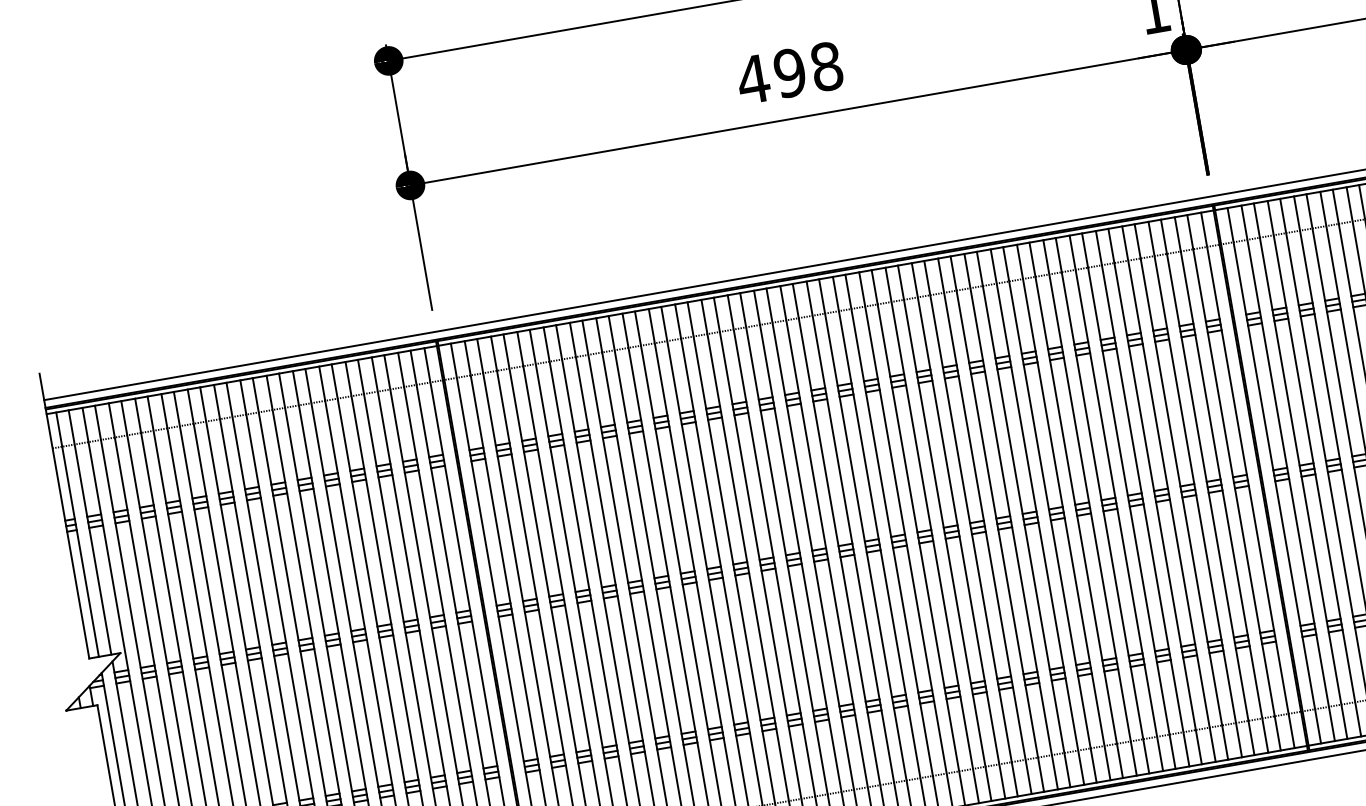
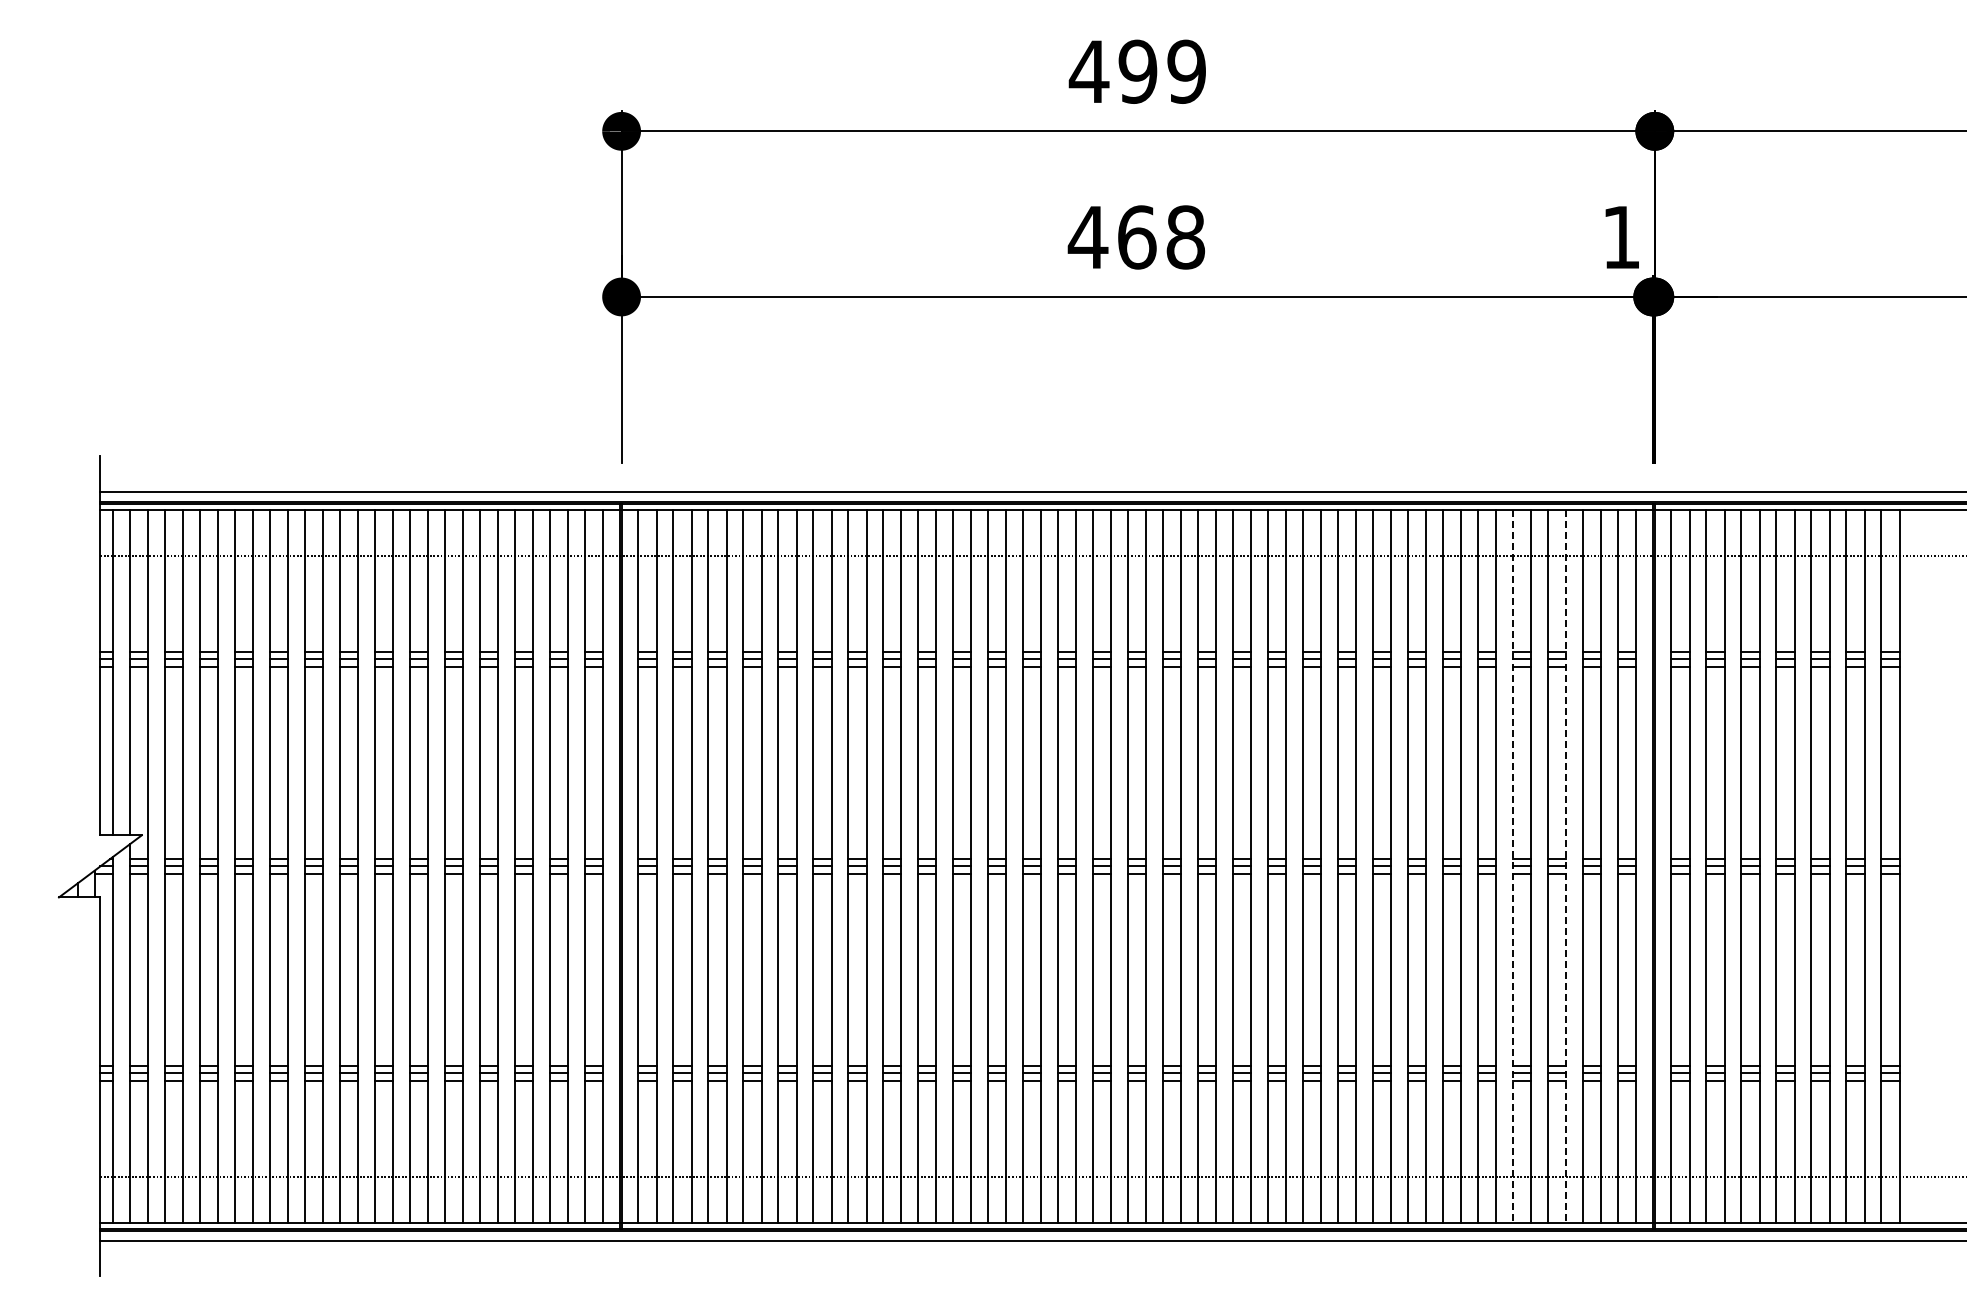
text: (789, 73) -> (1136, 237), 498 -> 468
line: (1195, 489) -> (1566, 866), solid -> dashed
line: (1154, 496) -> (1512, 866), solid -> dashed

